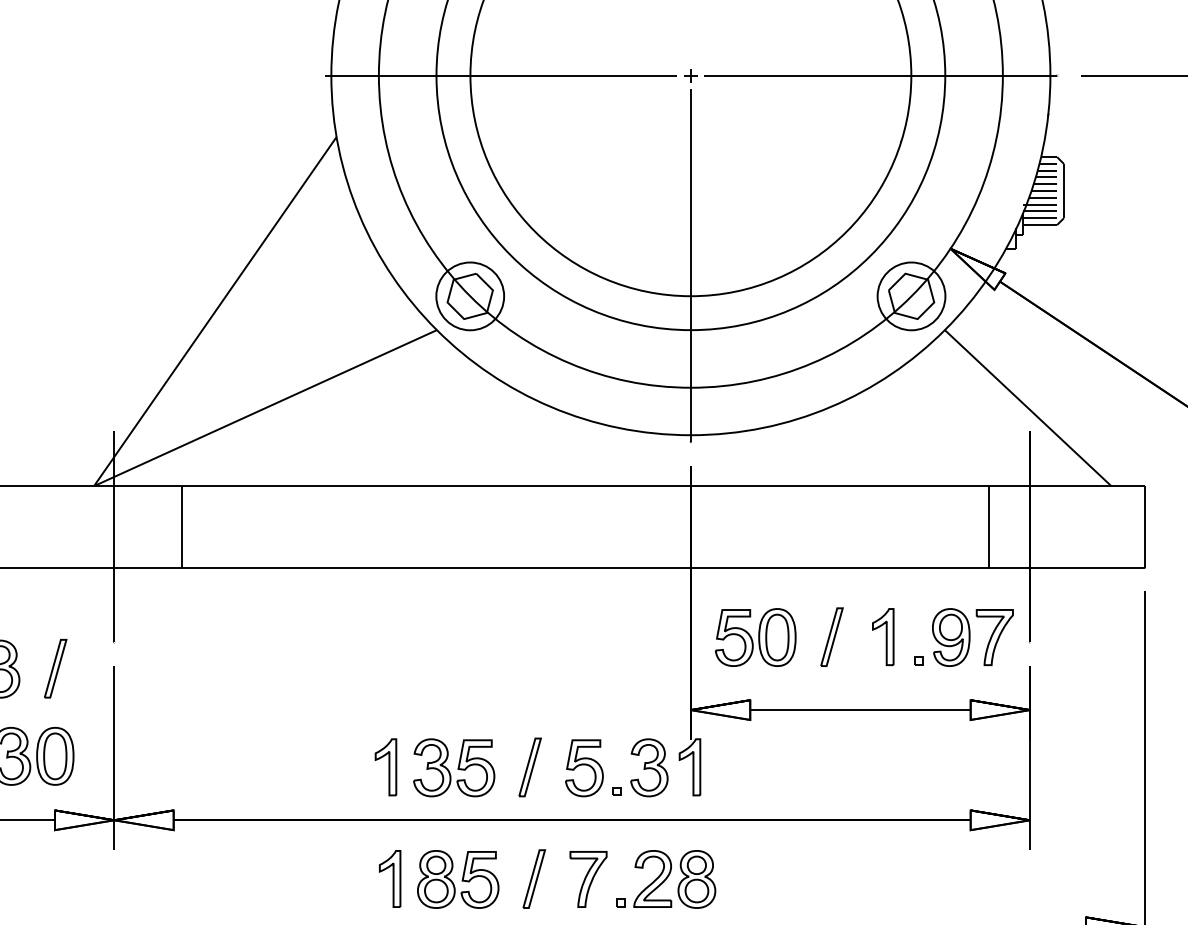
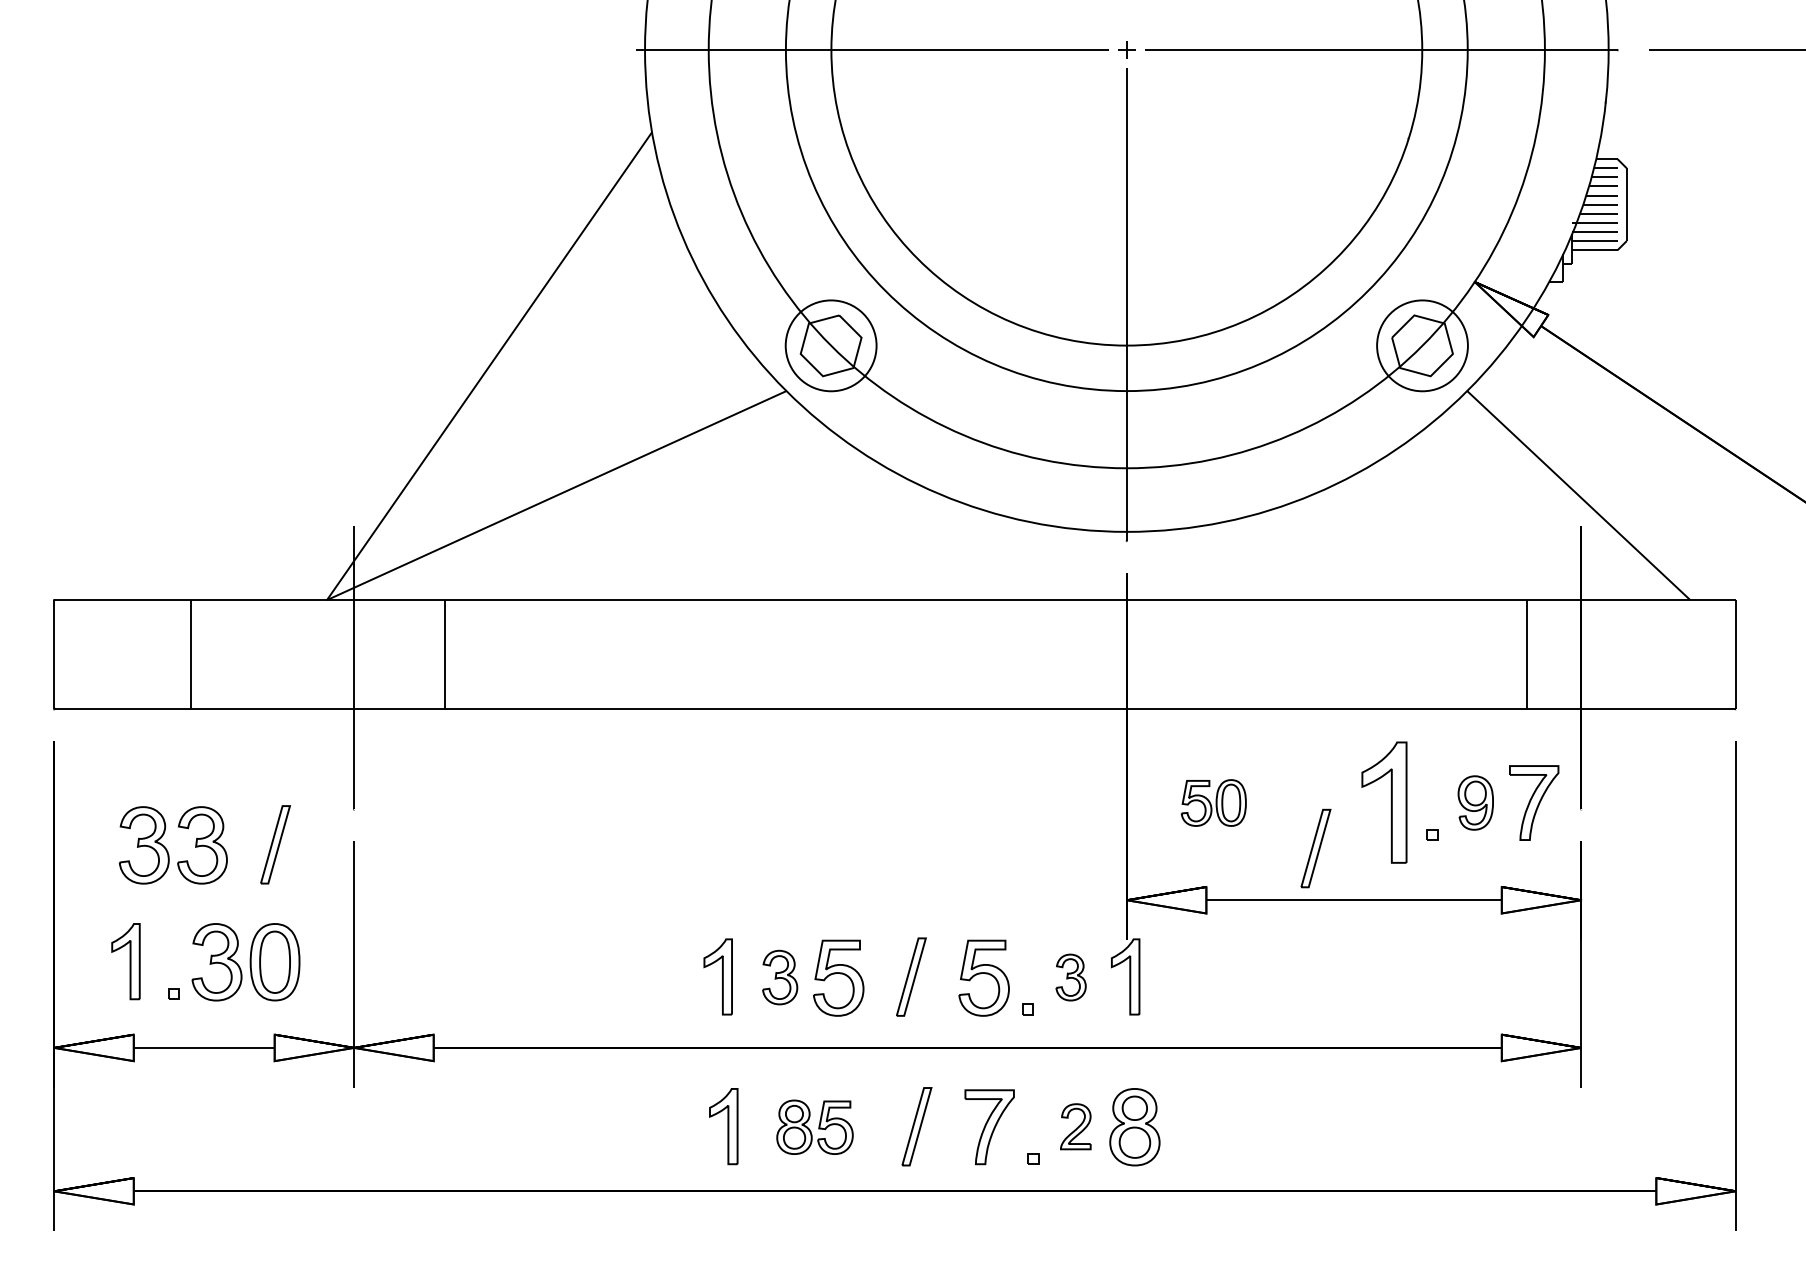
part: (883, 636) -> (1384, 801), size x1.6
part: (755, 637) -> (1213, 802), size x0.6
part: (831, 637) -> (1315, 848), moved
part: (951, 637) -> (1475, 802), size x0.7
part: (431, 767) -> (779, 977), size x0.7
part: (648, 767) -> (1070, 977), size x0.6
part: (652, 878) -> (1075, 1126), size x0.6
part: (457, 879) -> (814, 1127), size x0.7

